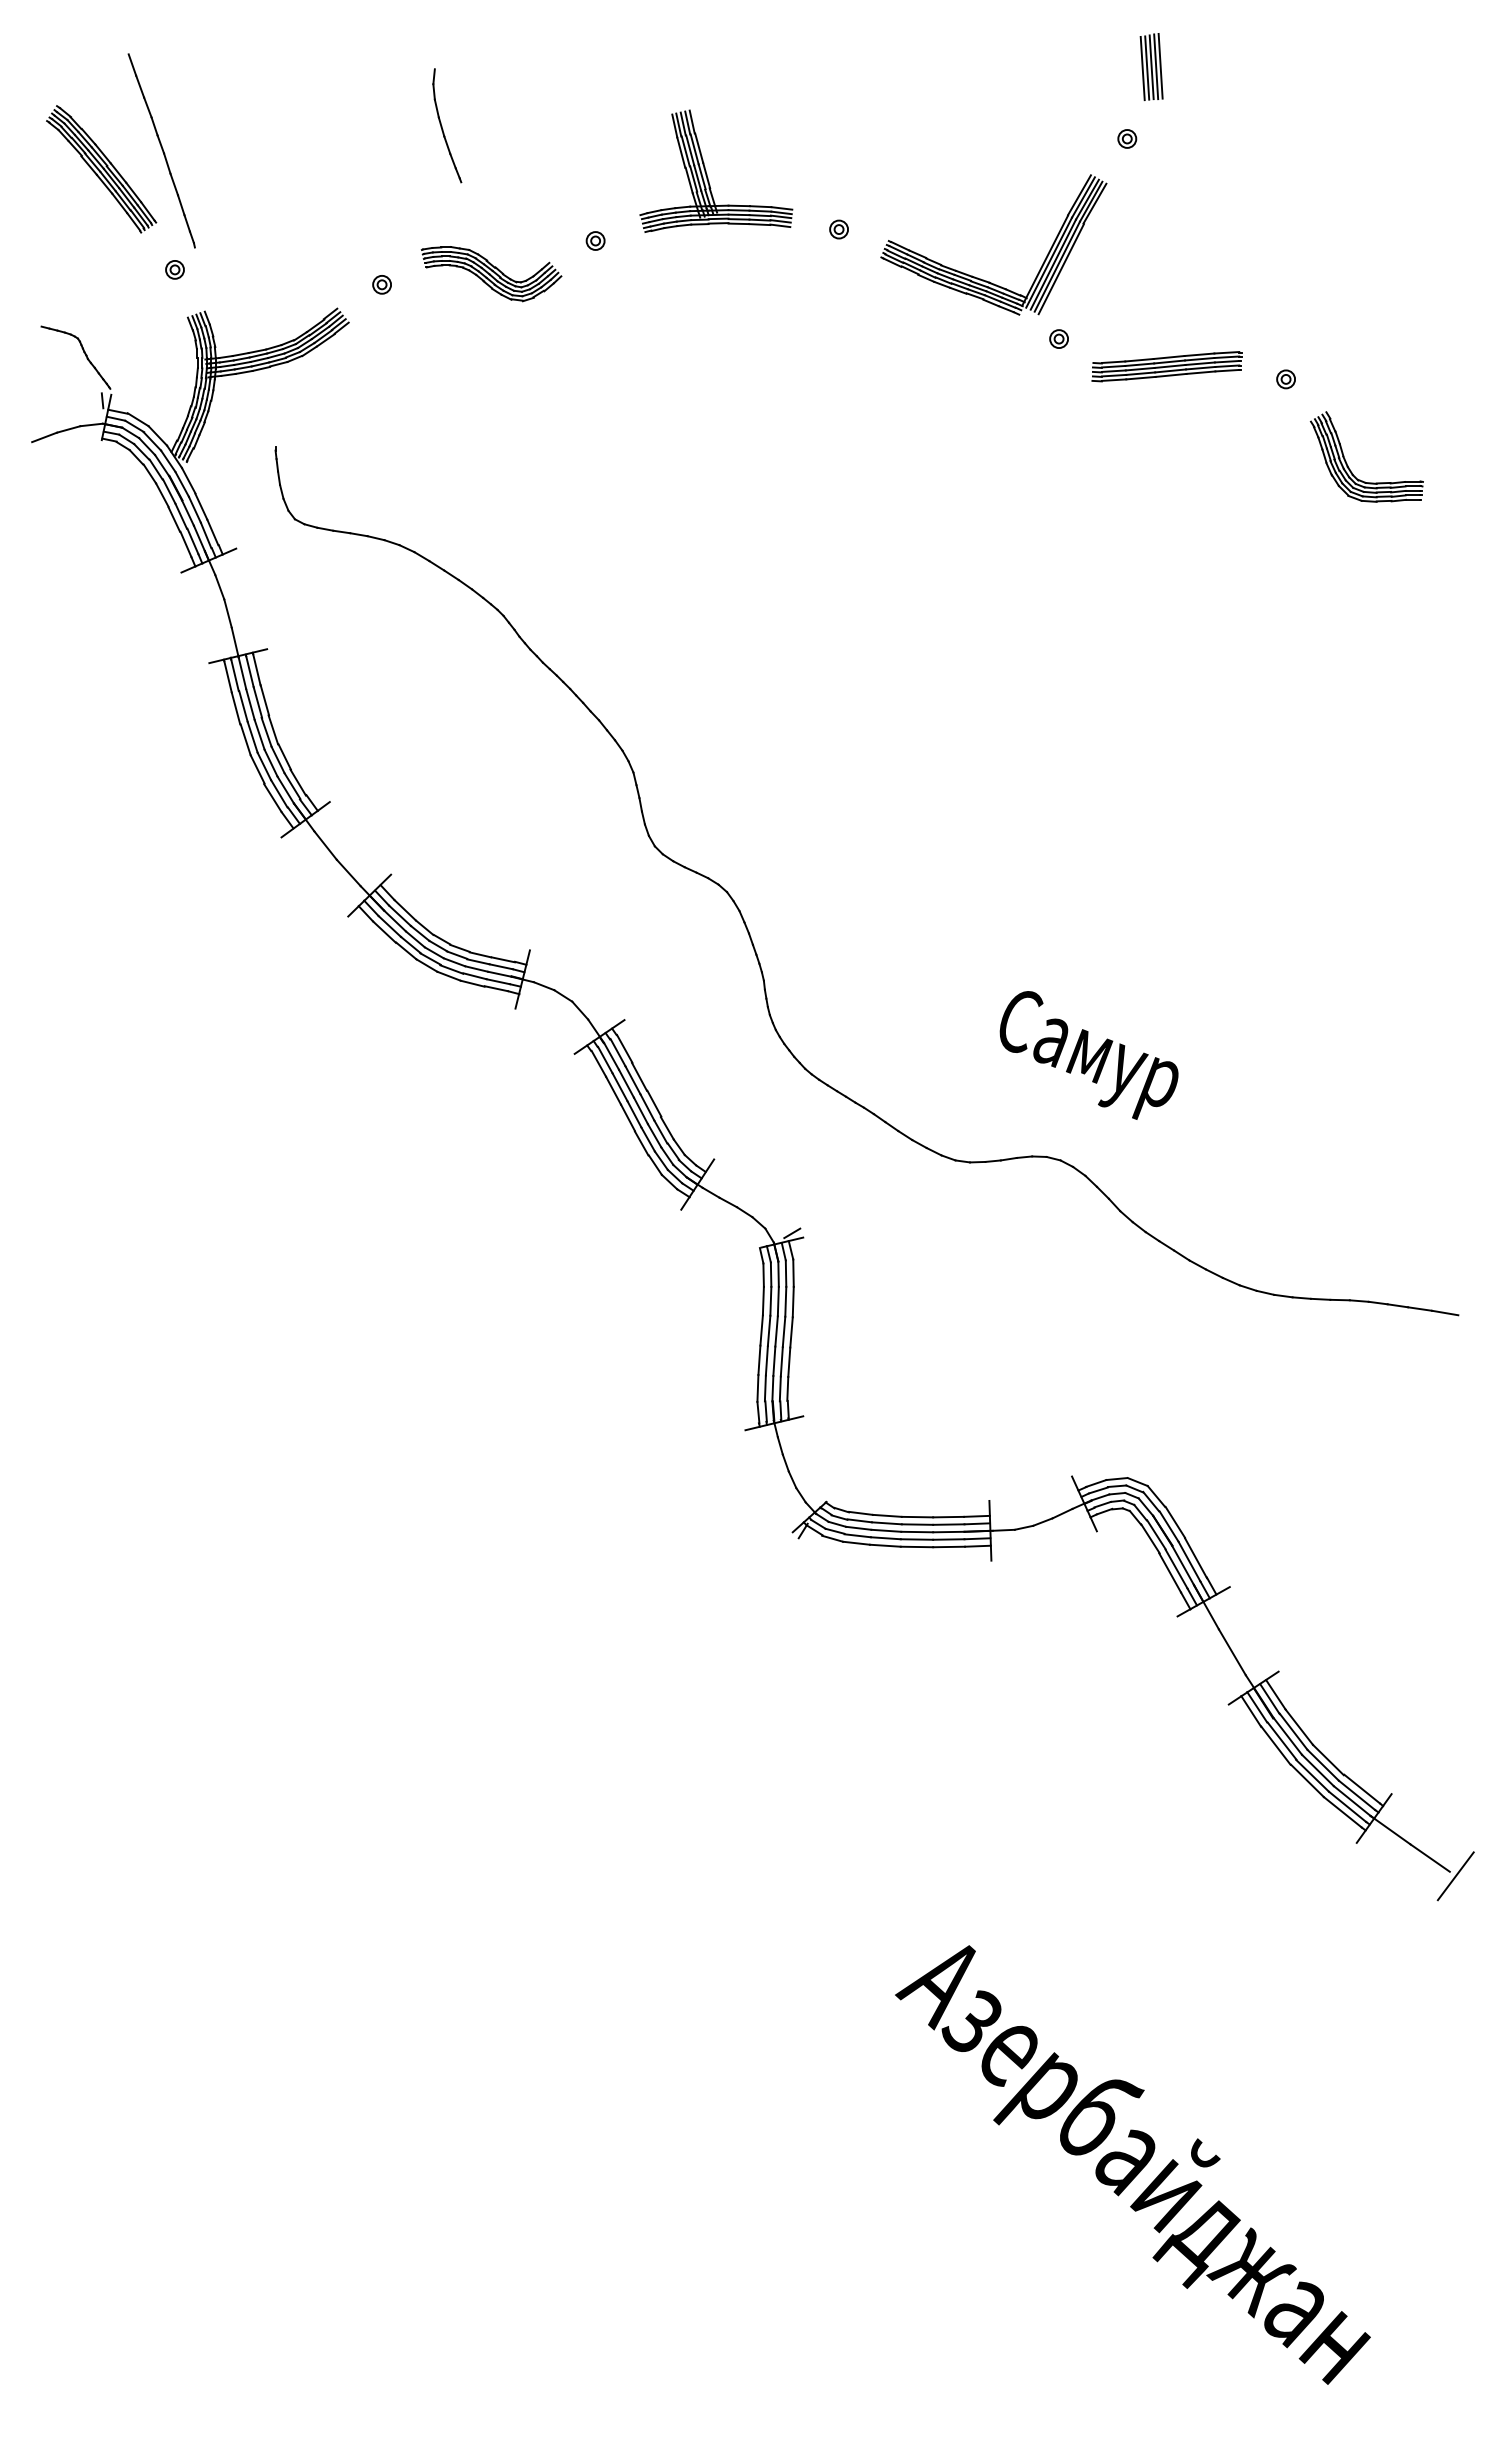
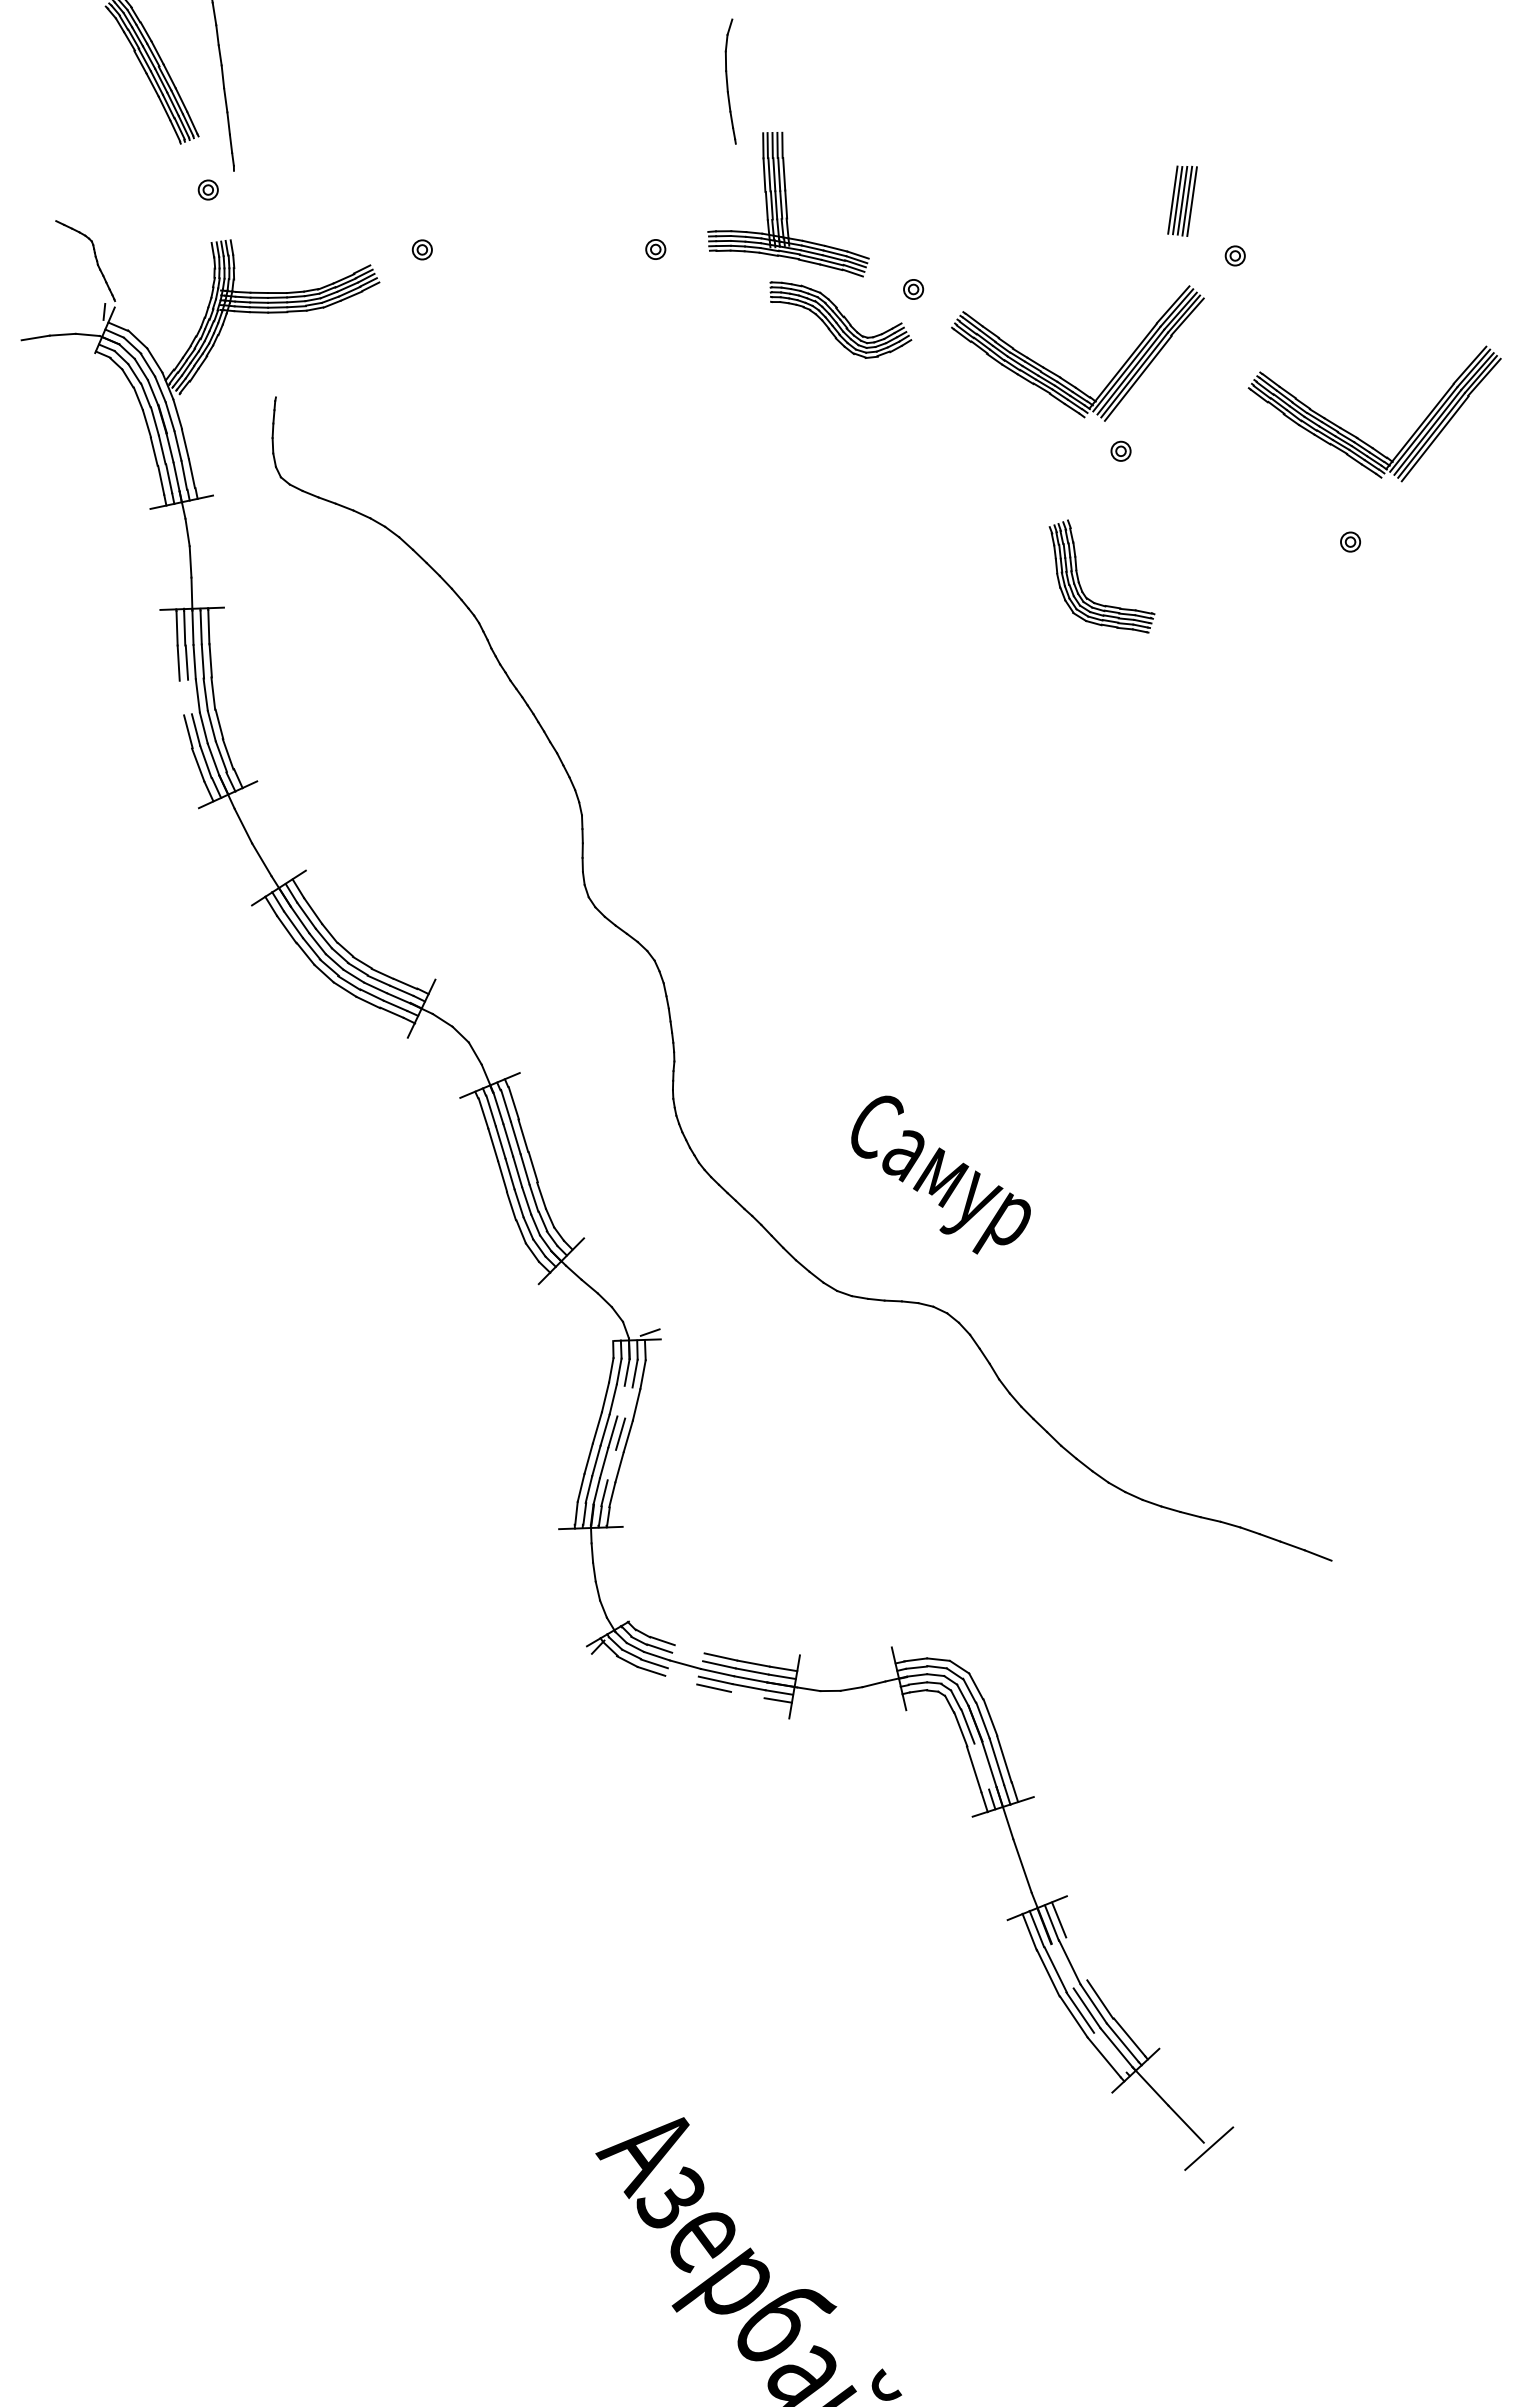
part: (1151, 66) -> (1182, 199), moved
part: (447, 125) -> (733, 81), moved
part: (491, 274) -> (838, 323), moved
part: (1263, 278) -> (1348, 431), added
part: (1166, 366) -> (1227, 503), removed
part: (1348, 465) -> (1079, 581), moved
line: (252, 736) -> (190, 696), removed
line: (245, 739) -> (182, 697), removed
text: (1088, 1055) -> (940, 1176), moved
line: (777, 1301) -> (620, 1400), removed
line: (785, 1301) -> (628, 1402), removed
line: (781, 1361) -> (611, 1464), removed
line: (886, 1515) -> (688, 1648), removed
line: (886, 1523) -> (687, 1657), removed
line: (885, 1538) -> (682, 1672), removed
line: (884, 1545) -> (680, 1679), removed
line: (949, 1546) -> (748, 1694), removed
line: (1176, 1568) -> (981, 1766), removed
line: (1298, 1726) -> (1076, 1957), removed
line: (1287, 1735) -> (1062, 1965), removed
line: (1347, 1806) -> (1110, 2052), removed

